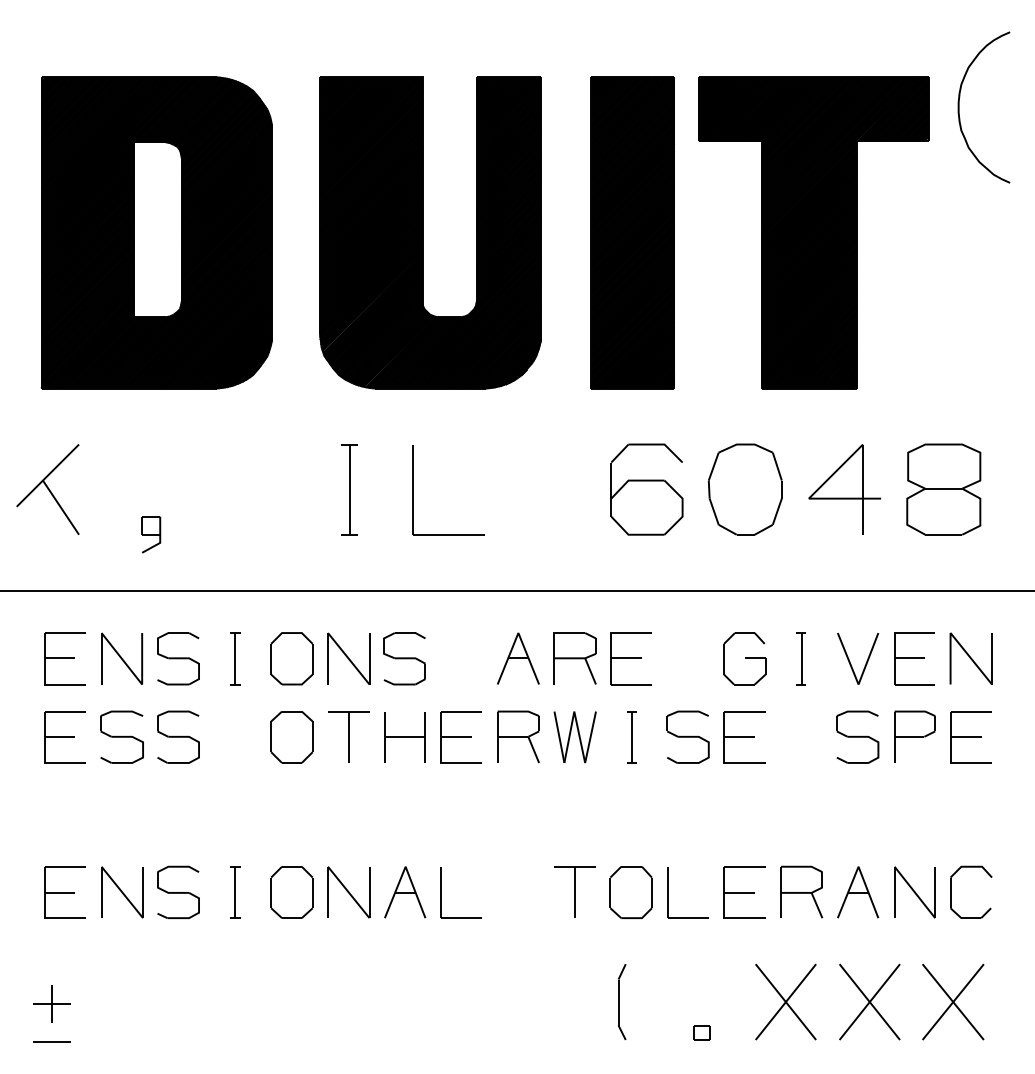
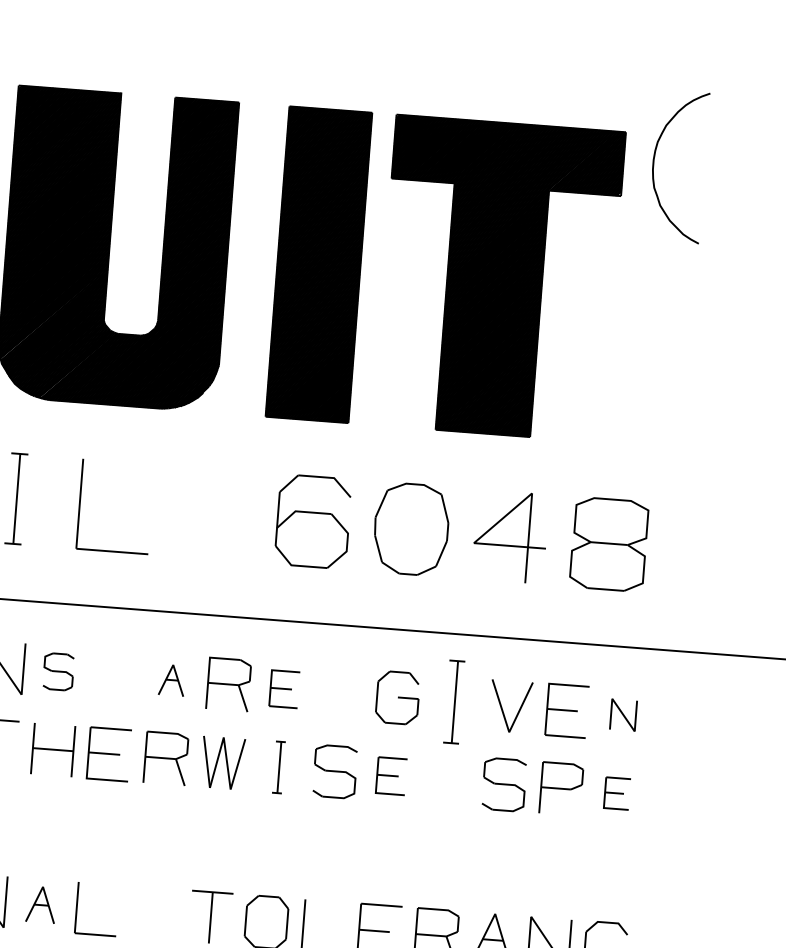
part: (404, 658) -> (58, 671), size x0.7
part: (518, 658) -> (172, 680), size x0.6
part: (630, 658) -> (283, 688), size x0.7
part: (800, 658) -> (453, 701), size x1.6
part: (970, 658) -> (622, 714), size x0.6
part: (744, 737) -> (391, 776), size x0.7
part: (970, 737) -> (616, 793), size x0.6
part: (405, 892) -> (41, 904), size x0.7

